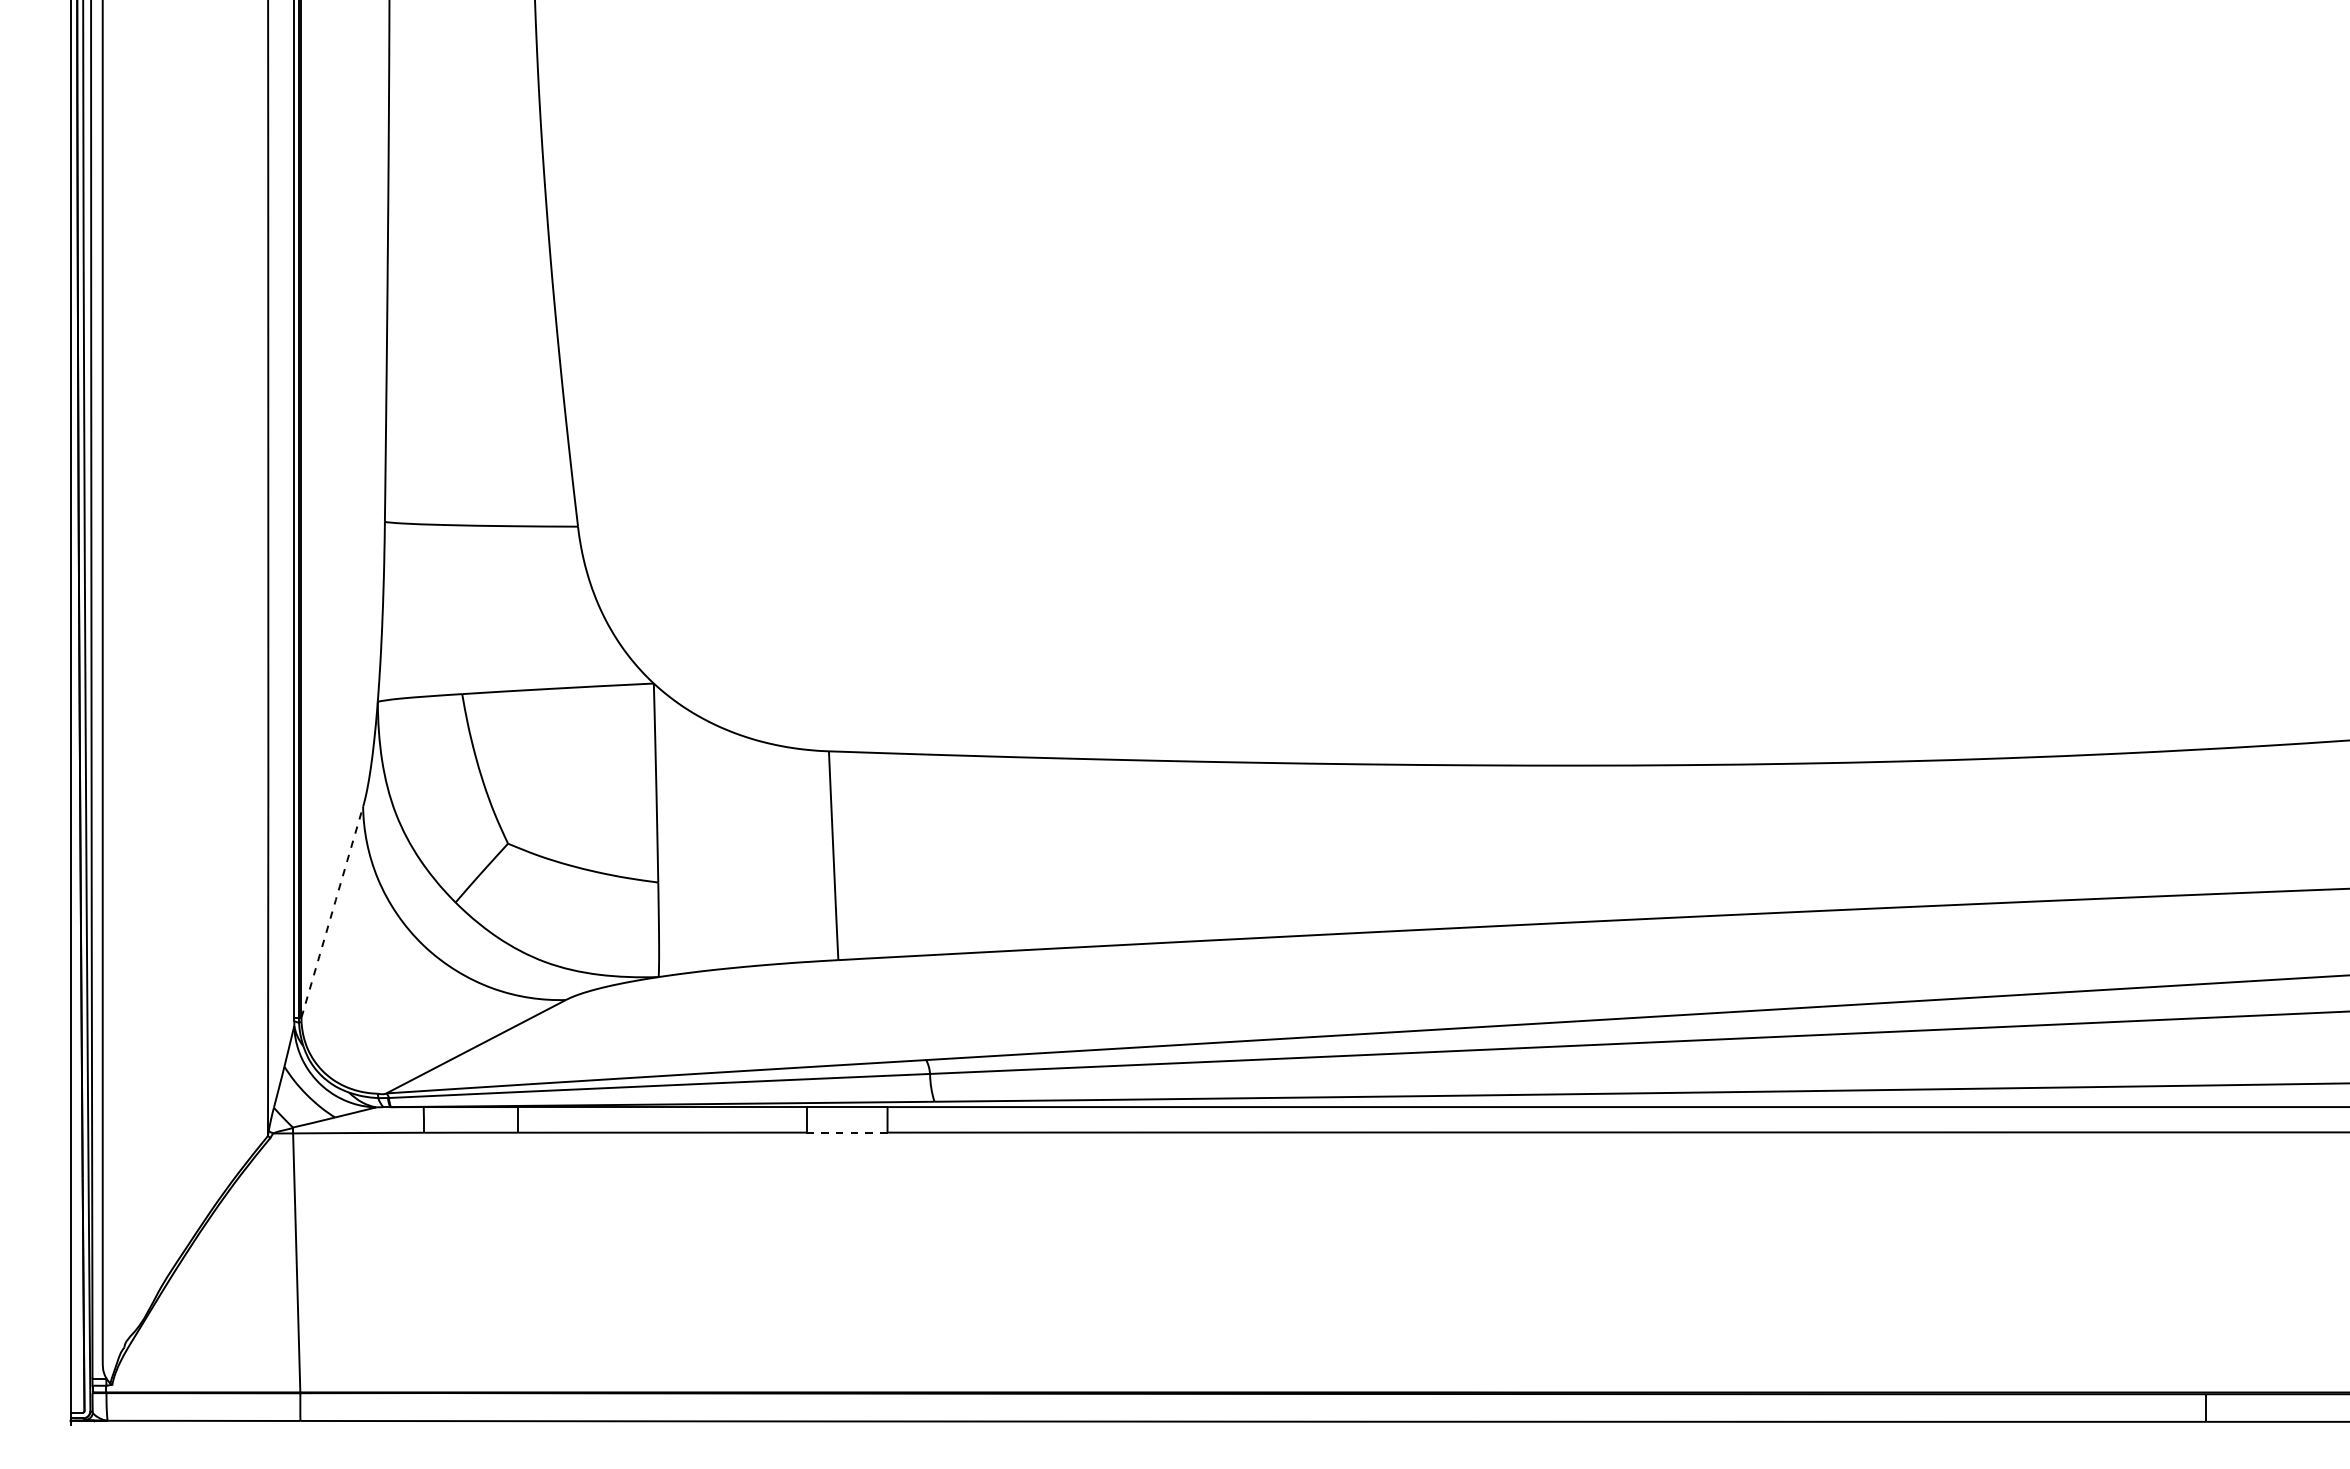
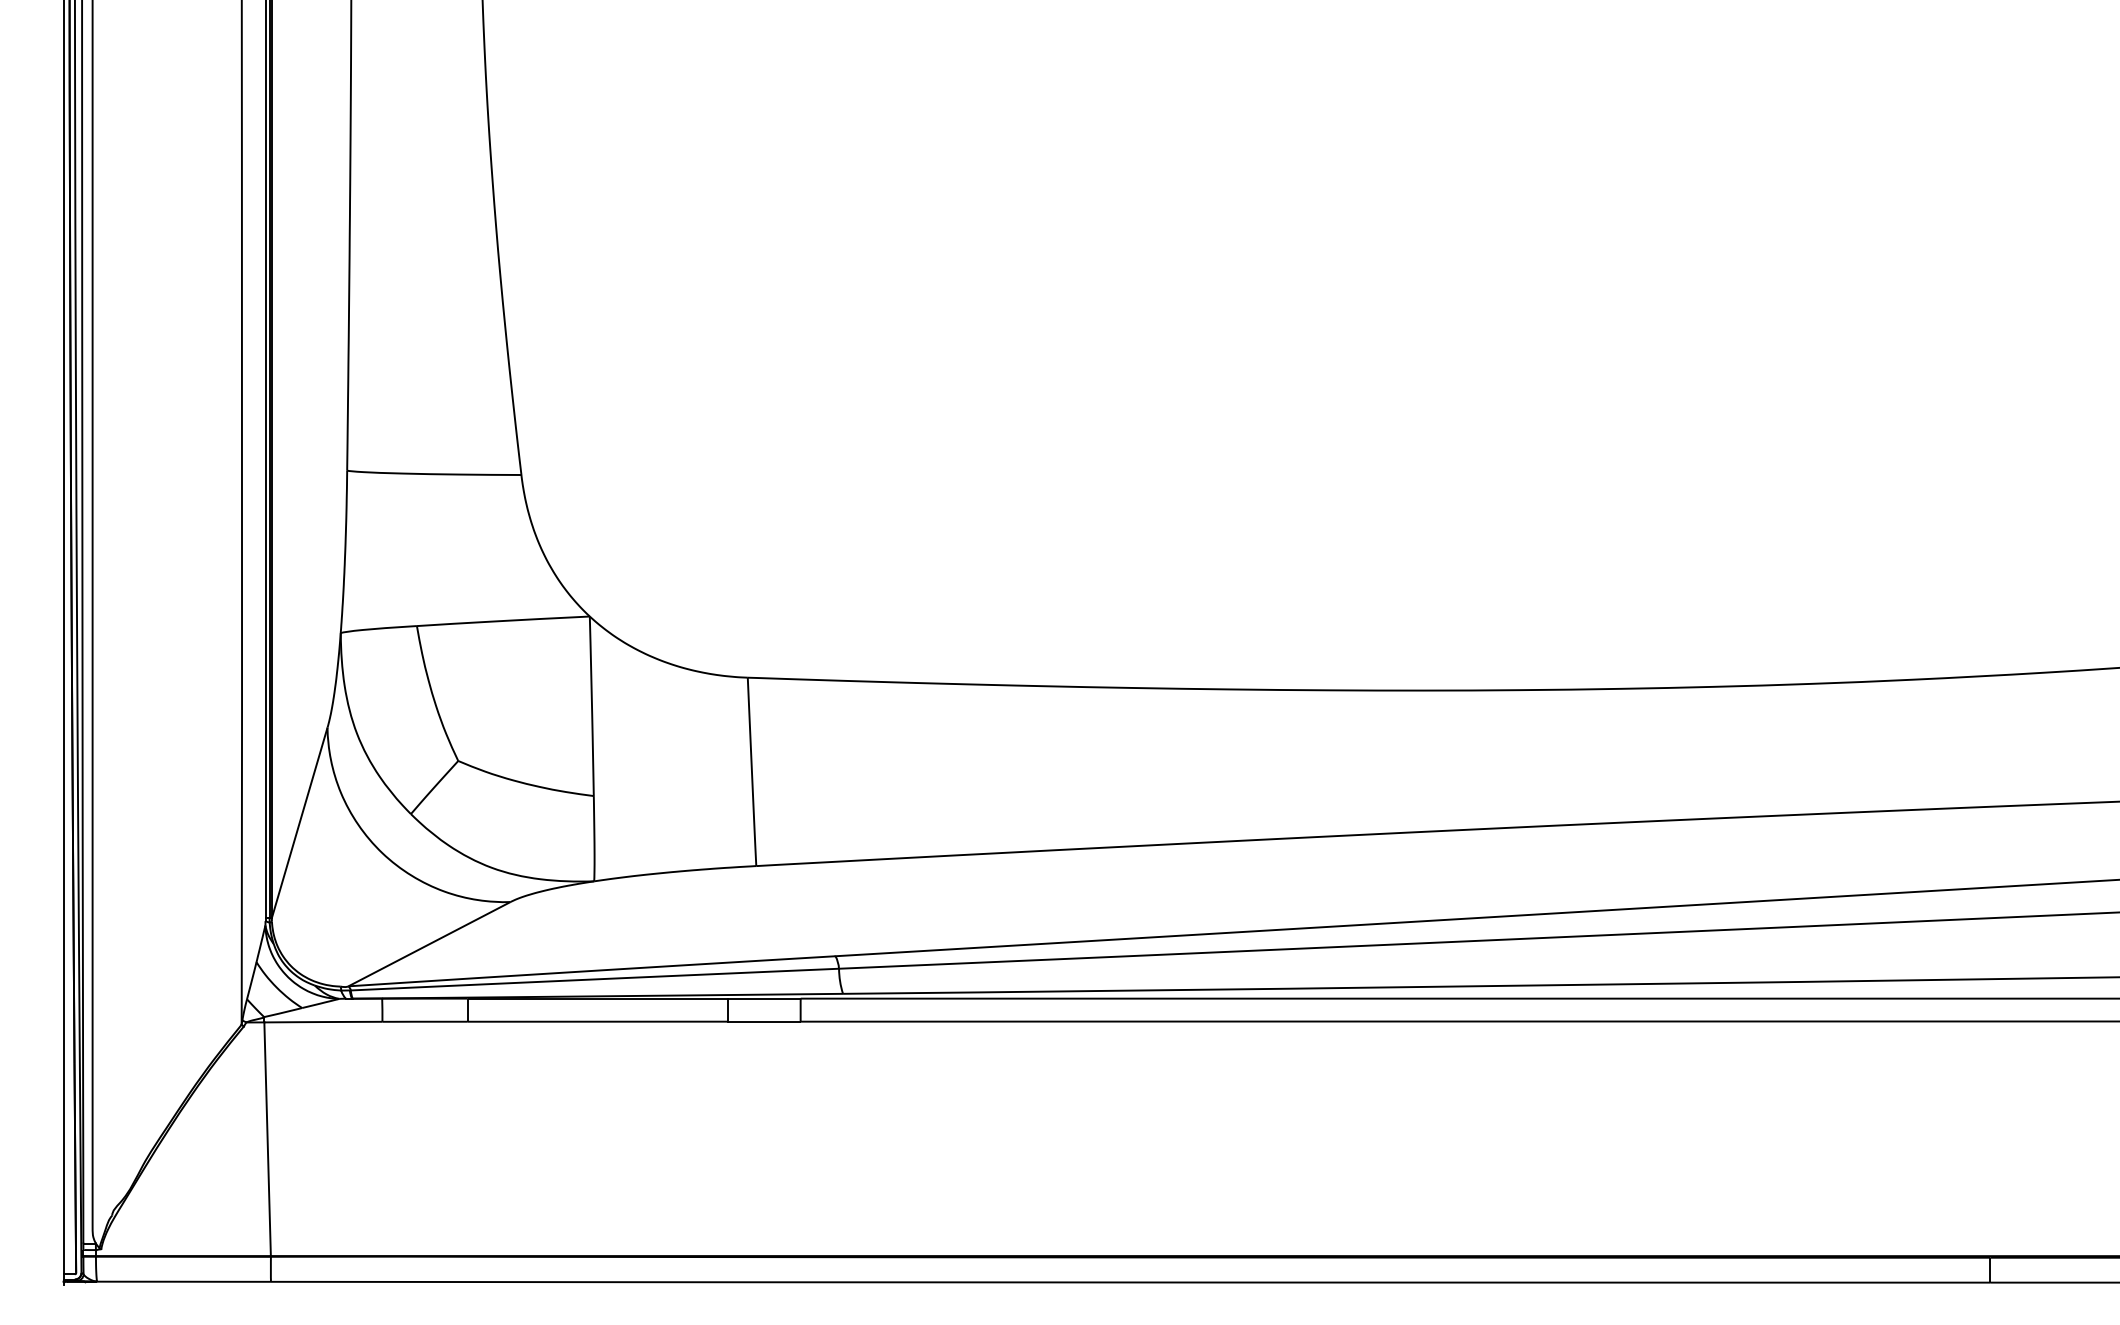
line: (332, 911) -> (299, 822), dashed -> solid
line: (846, 1132) -> (763, 1021), dashed -> solid

